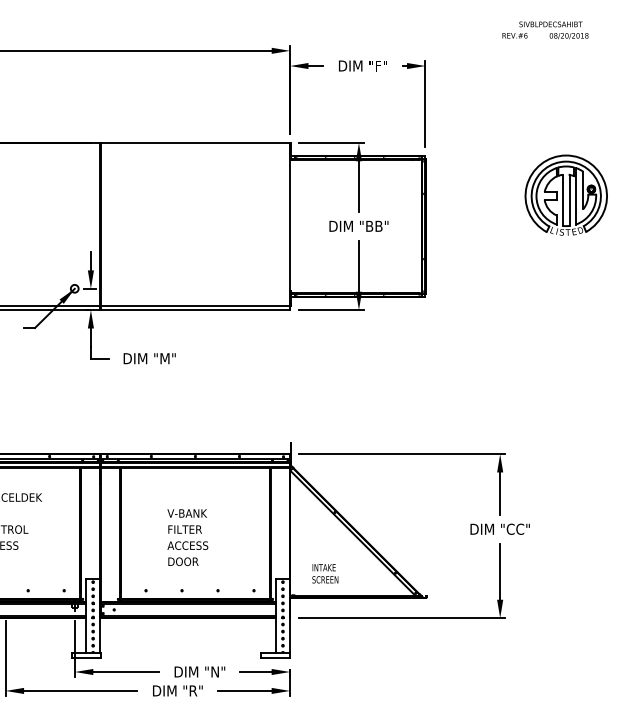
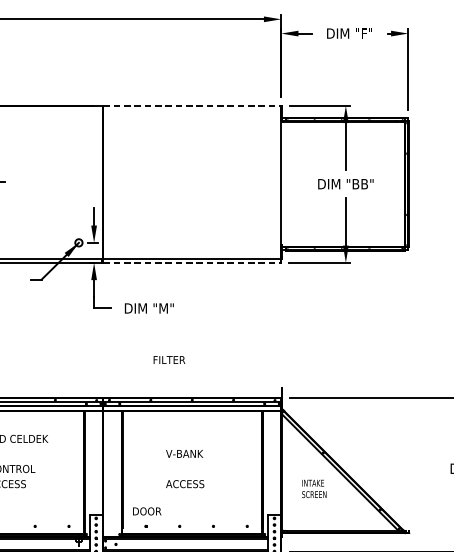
line: (195, 142) -> (192, 105), solid -> dashed
line: (195, 310) -> (192, 263), solid -> dashed
text: (184, 529) -> (168, 359), moved
text: (183, 561) -> (147, 511), moved
text: (325, 573) -> (314, 488), moved

